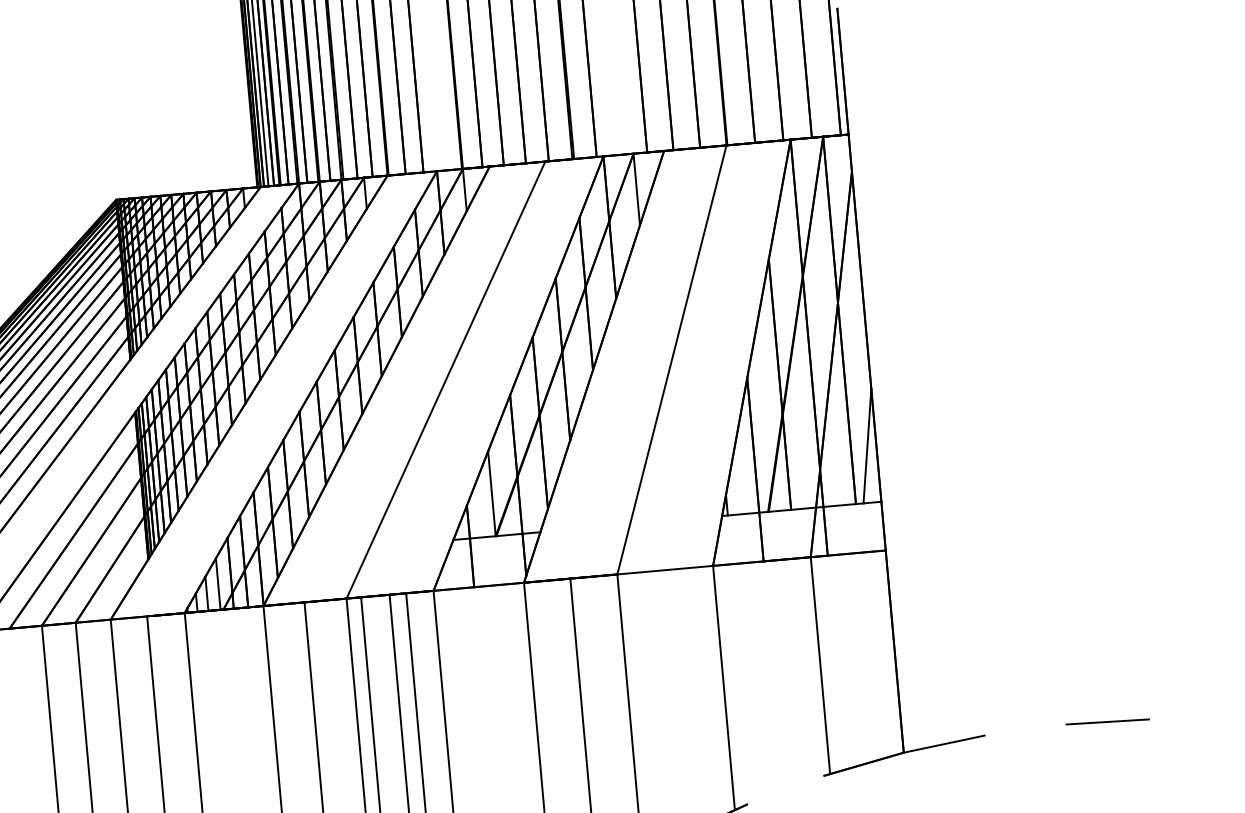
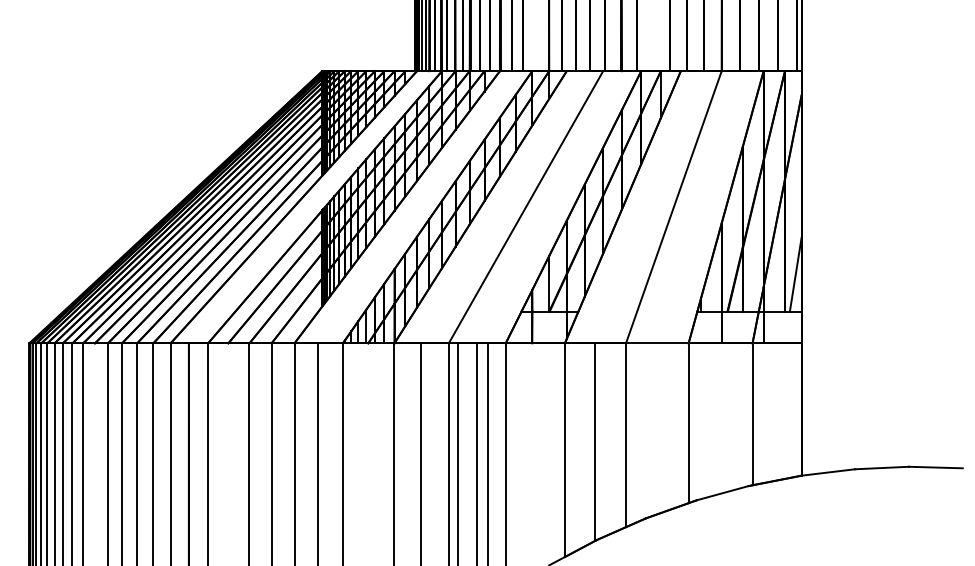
line: (1024, 729) -> (881, 467), added
line: (785, 790) -> (722, 493), added

